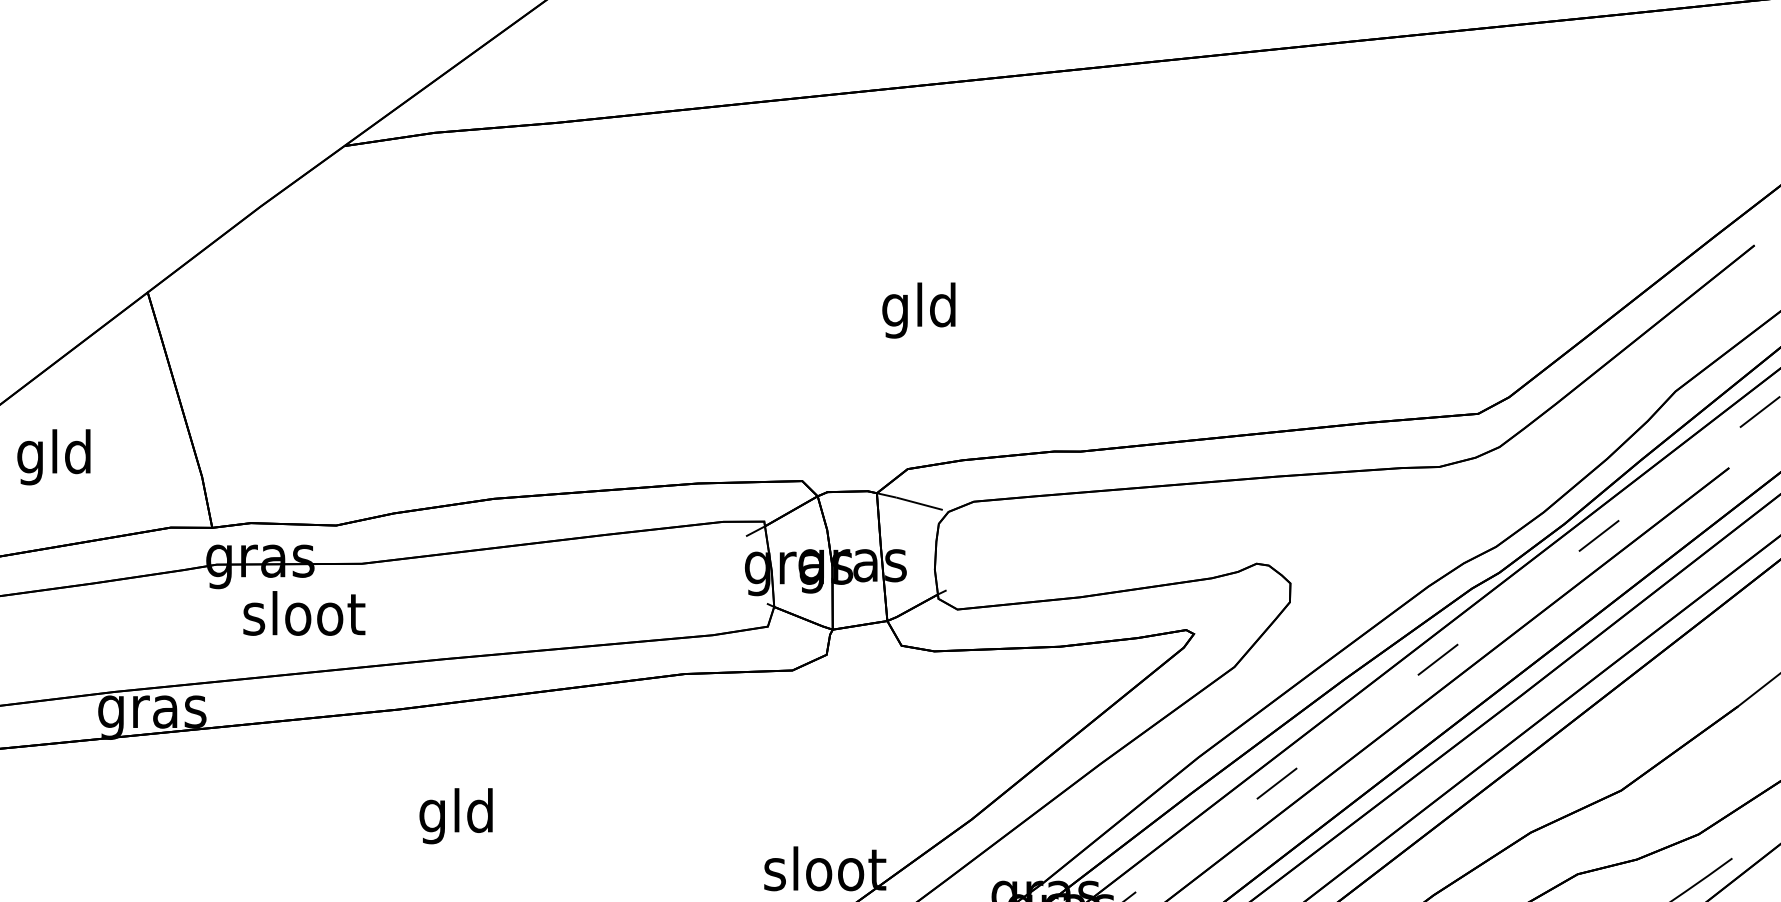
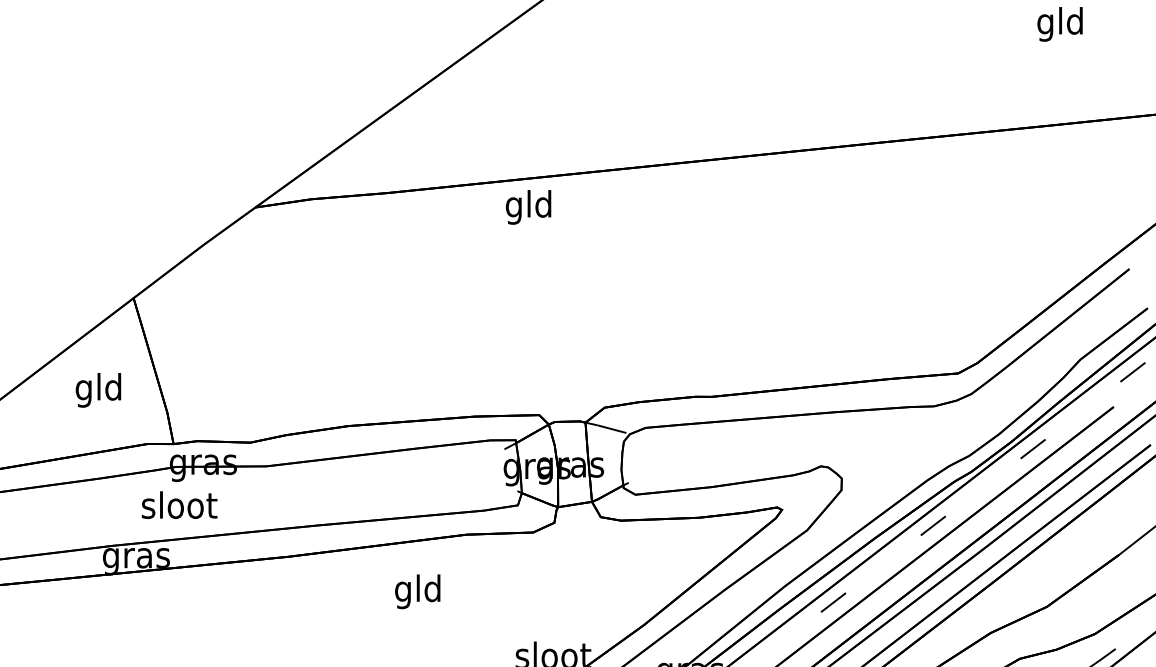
text: (918, 310) -> (528, 207), moved
text: (53, 457) -> (98, 390), moved
text: (304, 612) -> (179, 504), moved
text: (455, 815) -> (417, 591), moved

